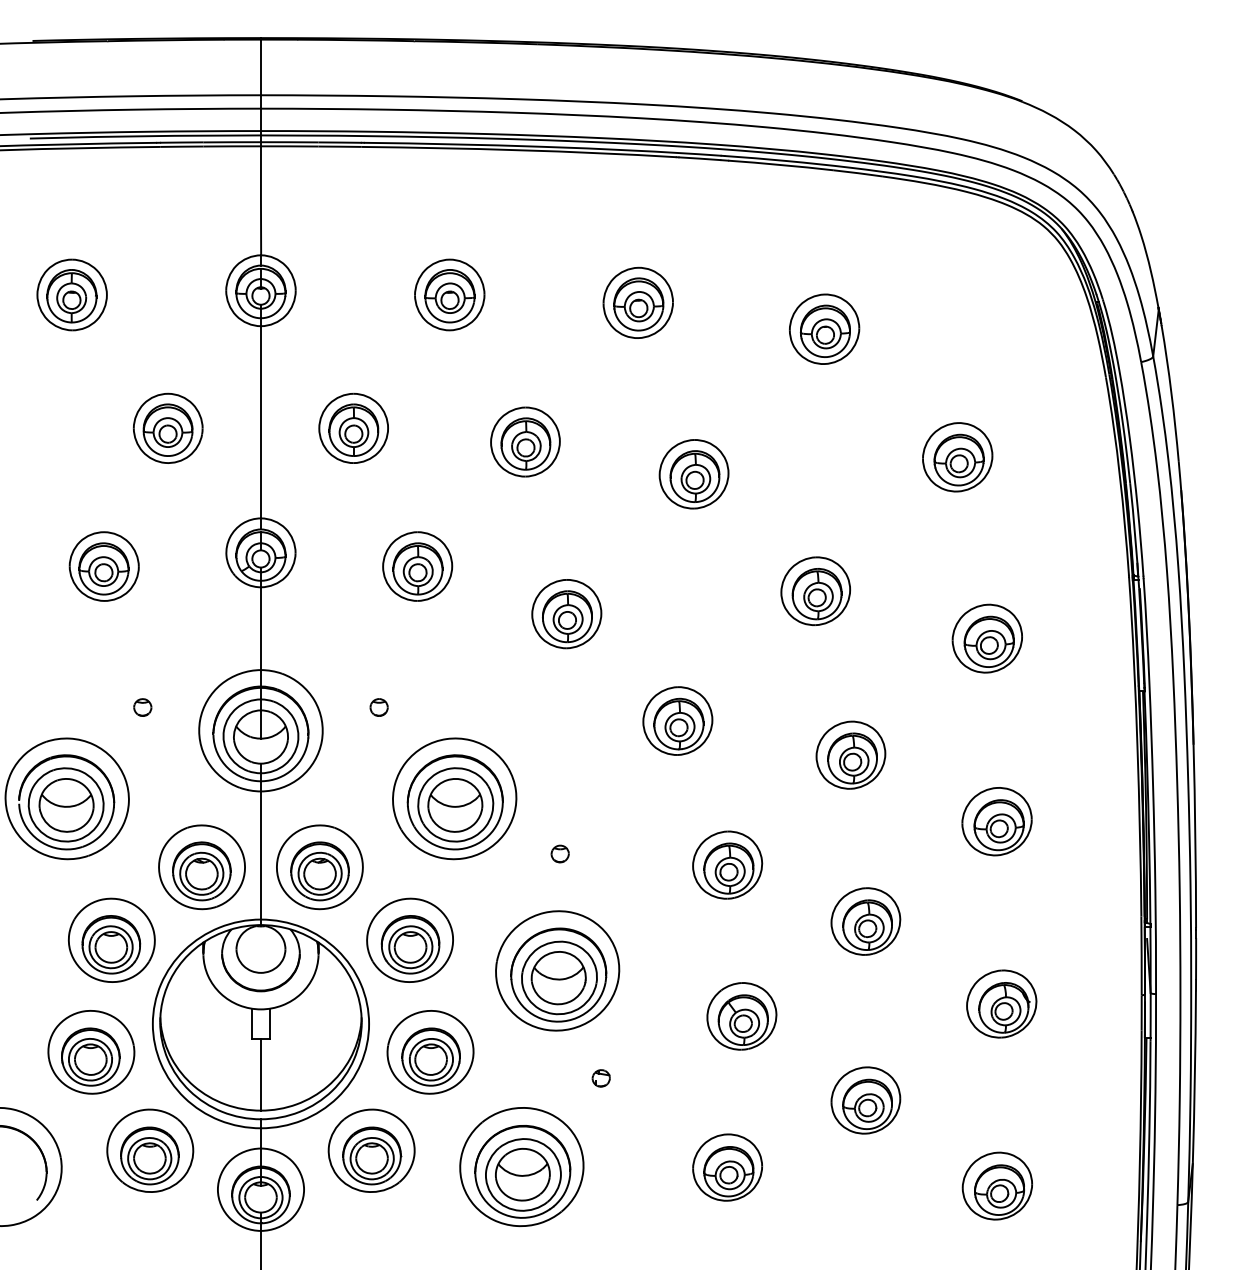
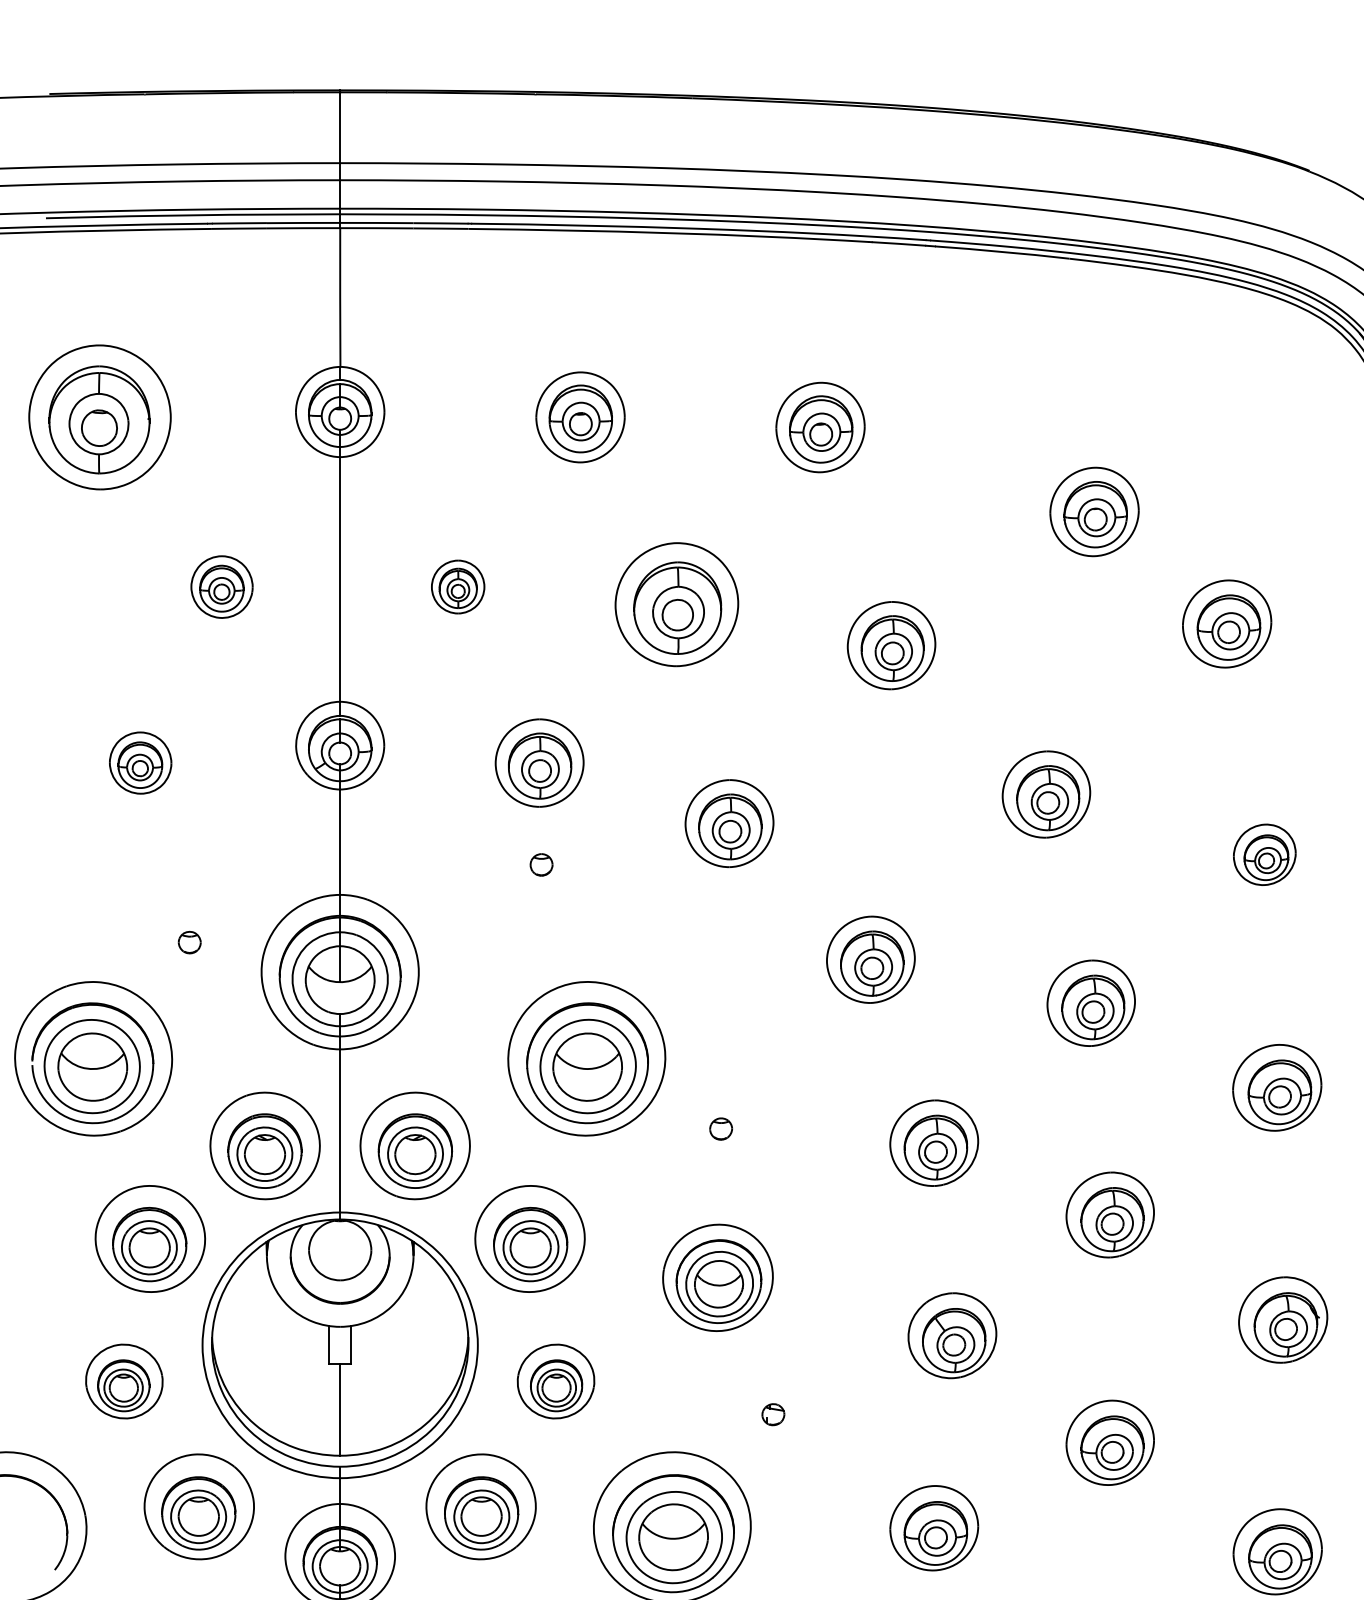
part: (71, 294) -> (99, 416), size x1.6
part: (824, 328) -> (1094, 510), moved
part: (167, 427) -> (221, 586), size x0.7
part: (353, 427) -> (457, 586), size x0.6
part: (525, 441) -> (676, 603), size x1.4
part: (103, 566) -> (139, 763), size x0.7
part: (986, 638) -> (1263, 854), size x0.7
part: (378, 707) -> (540, 864), moved
part: (557, 970) -> (717, 1277), size x0.7
part: (91, 1052) -> (124, 1381), size x0.7
part: (430, 1052) -> (556, 1381), size x0.7

